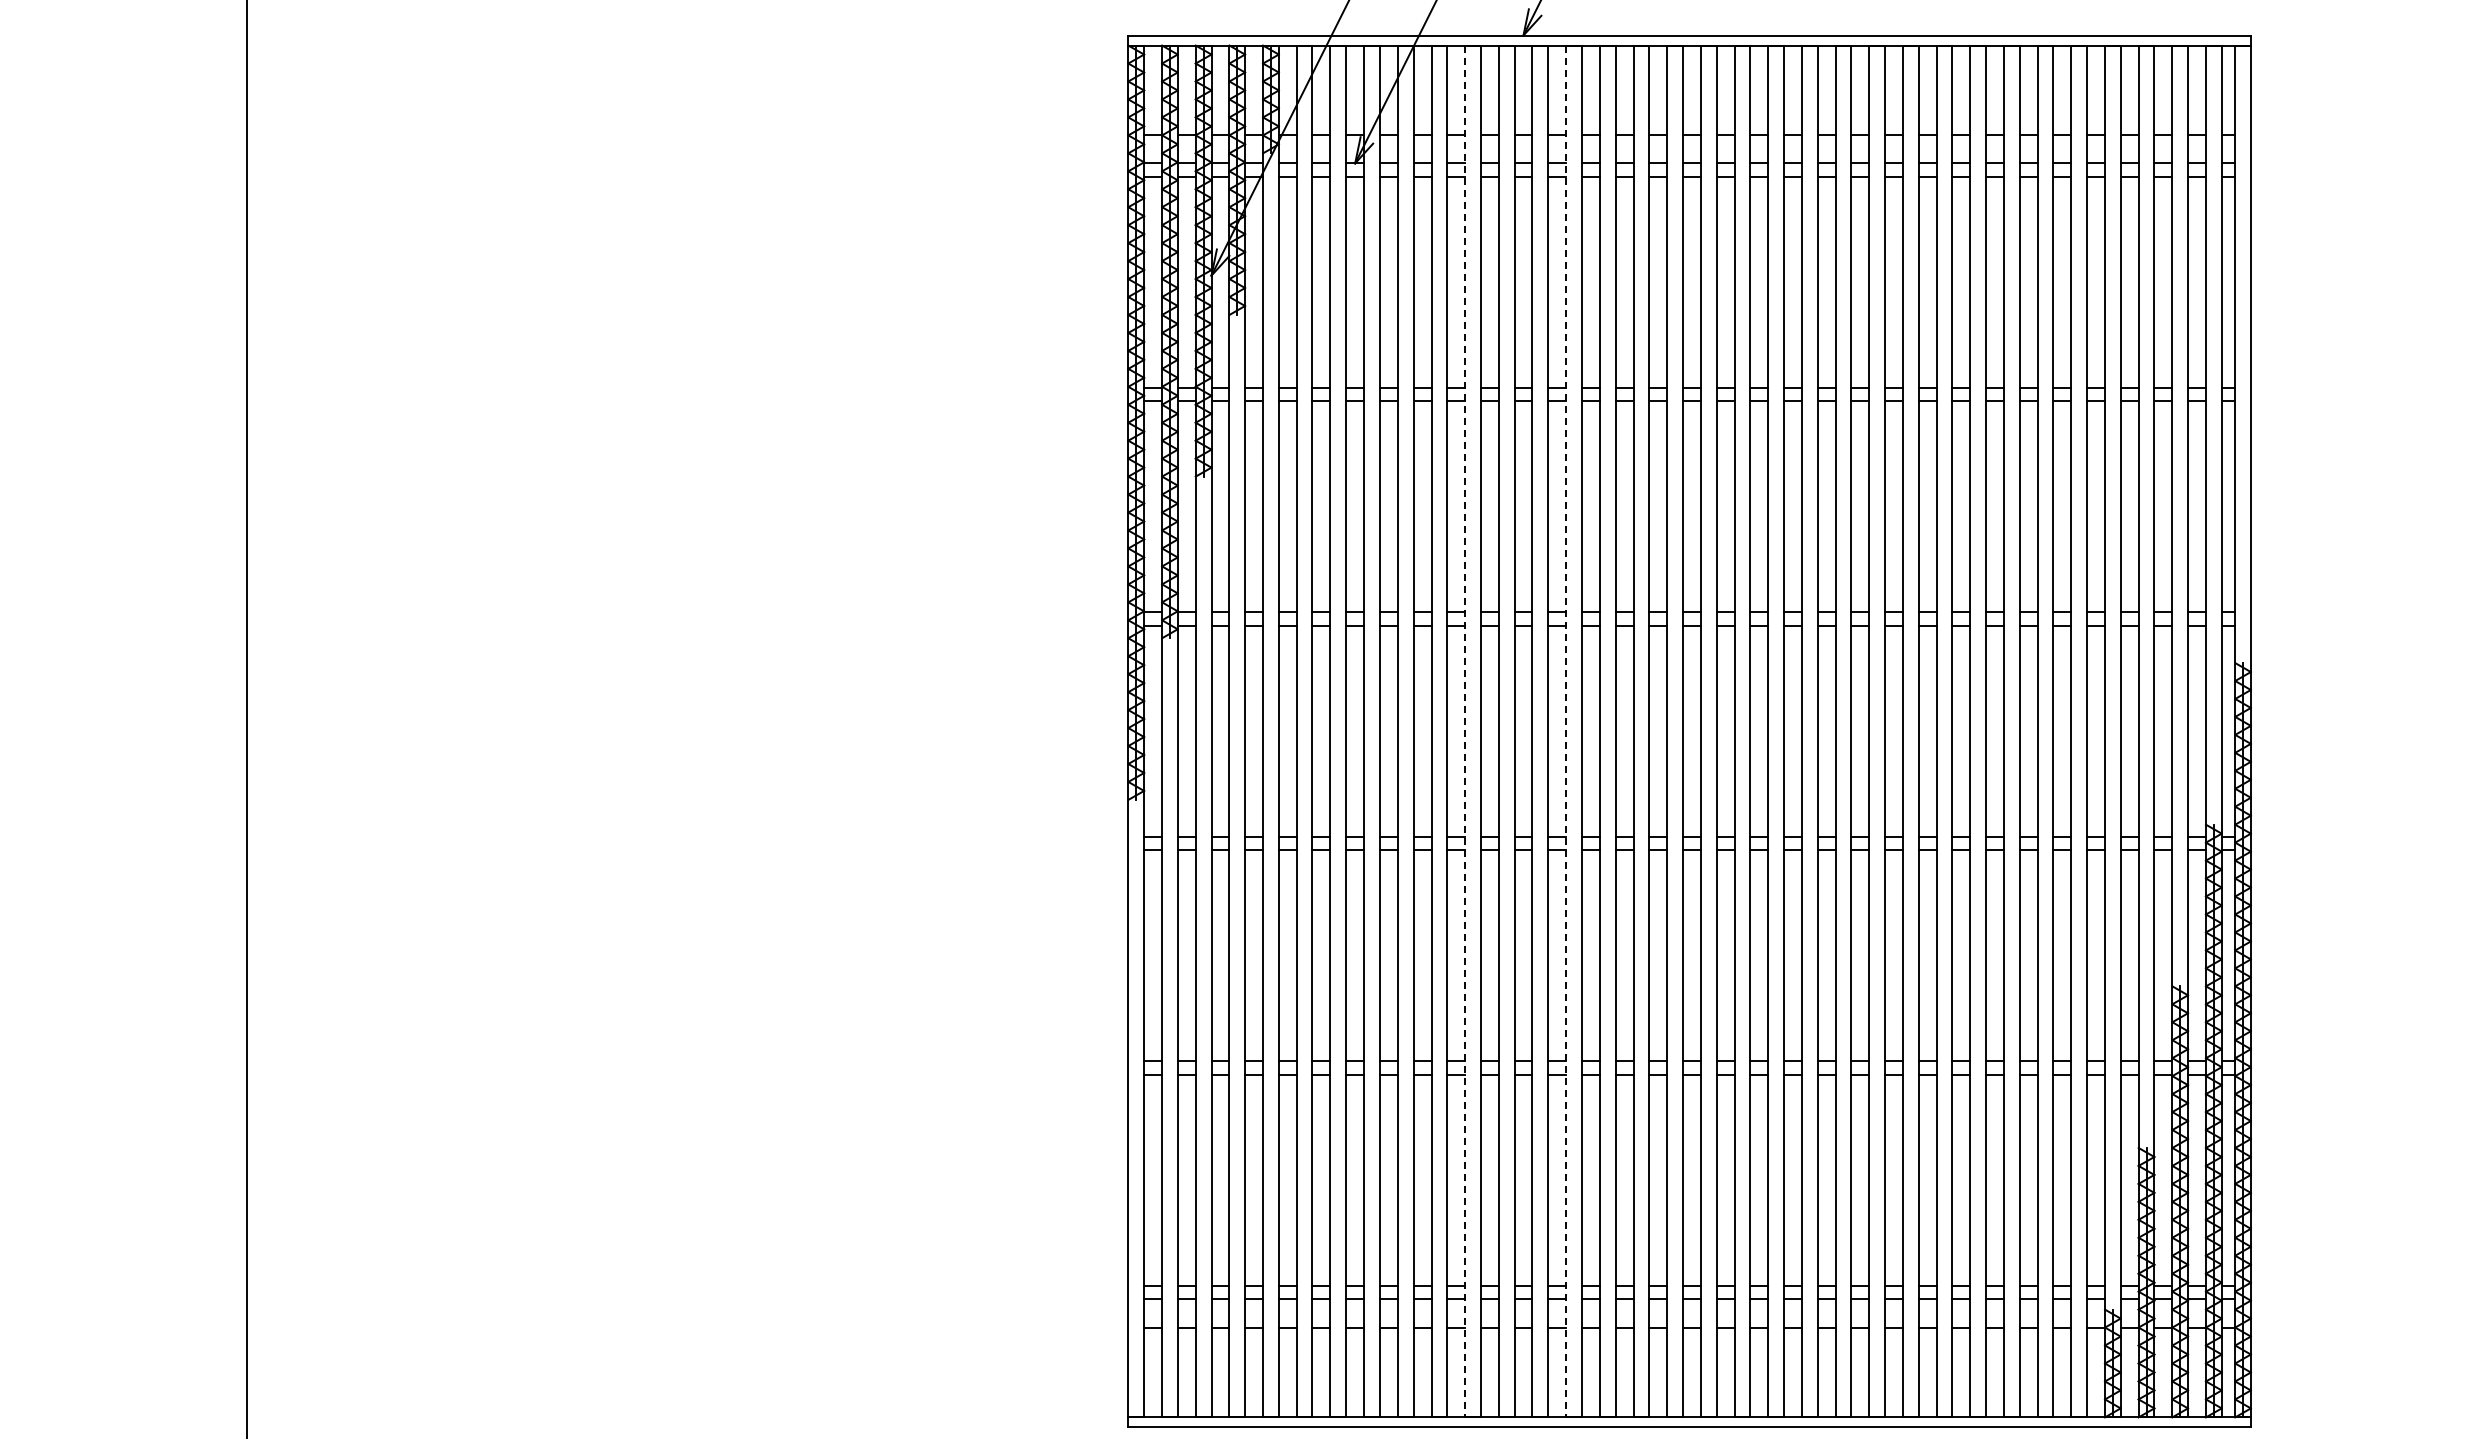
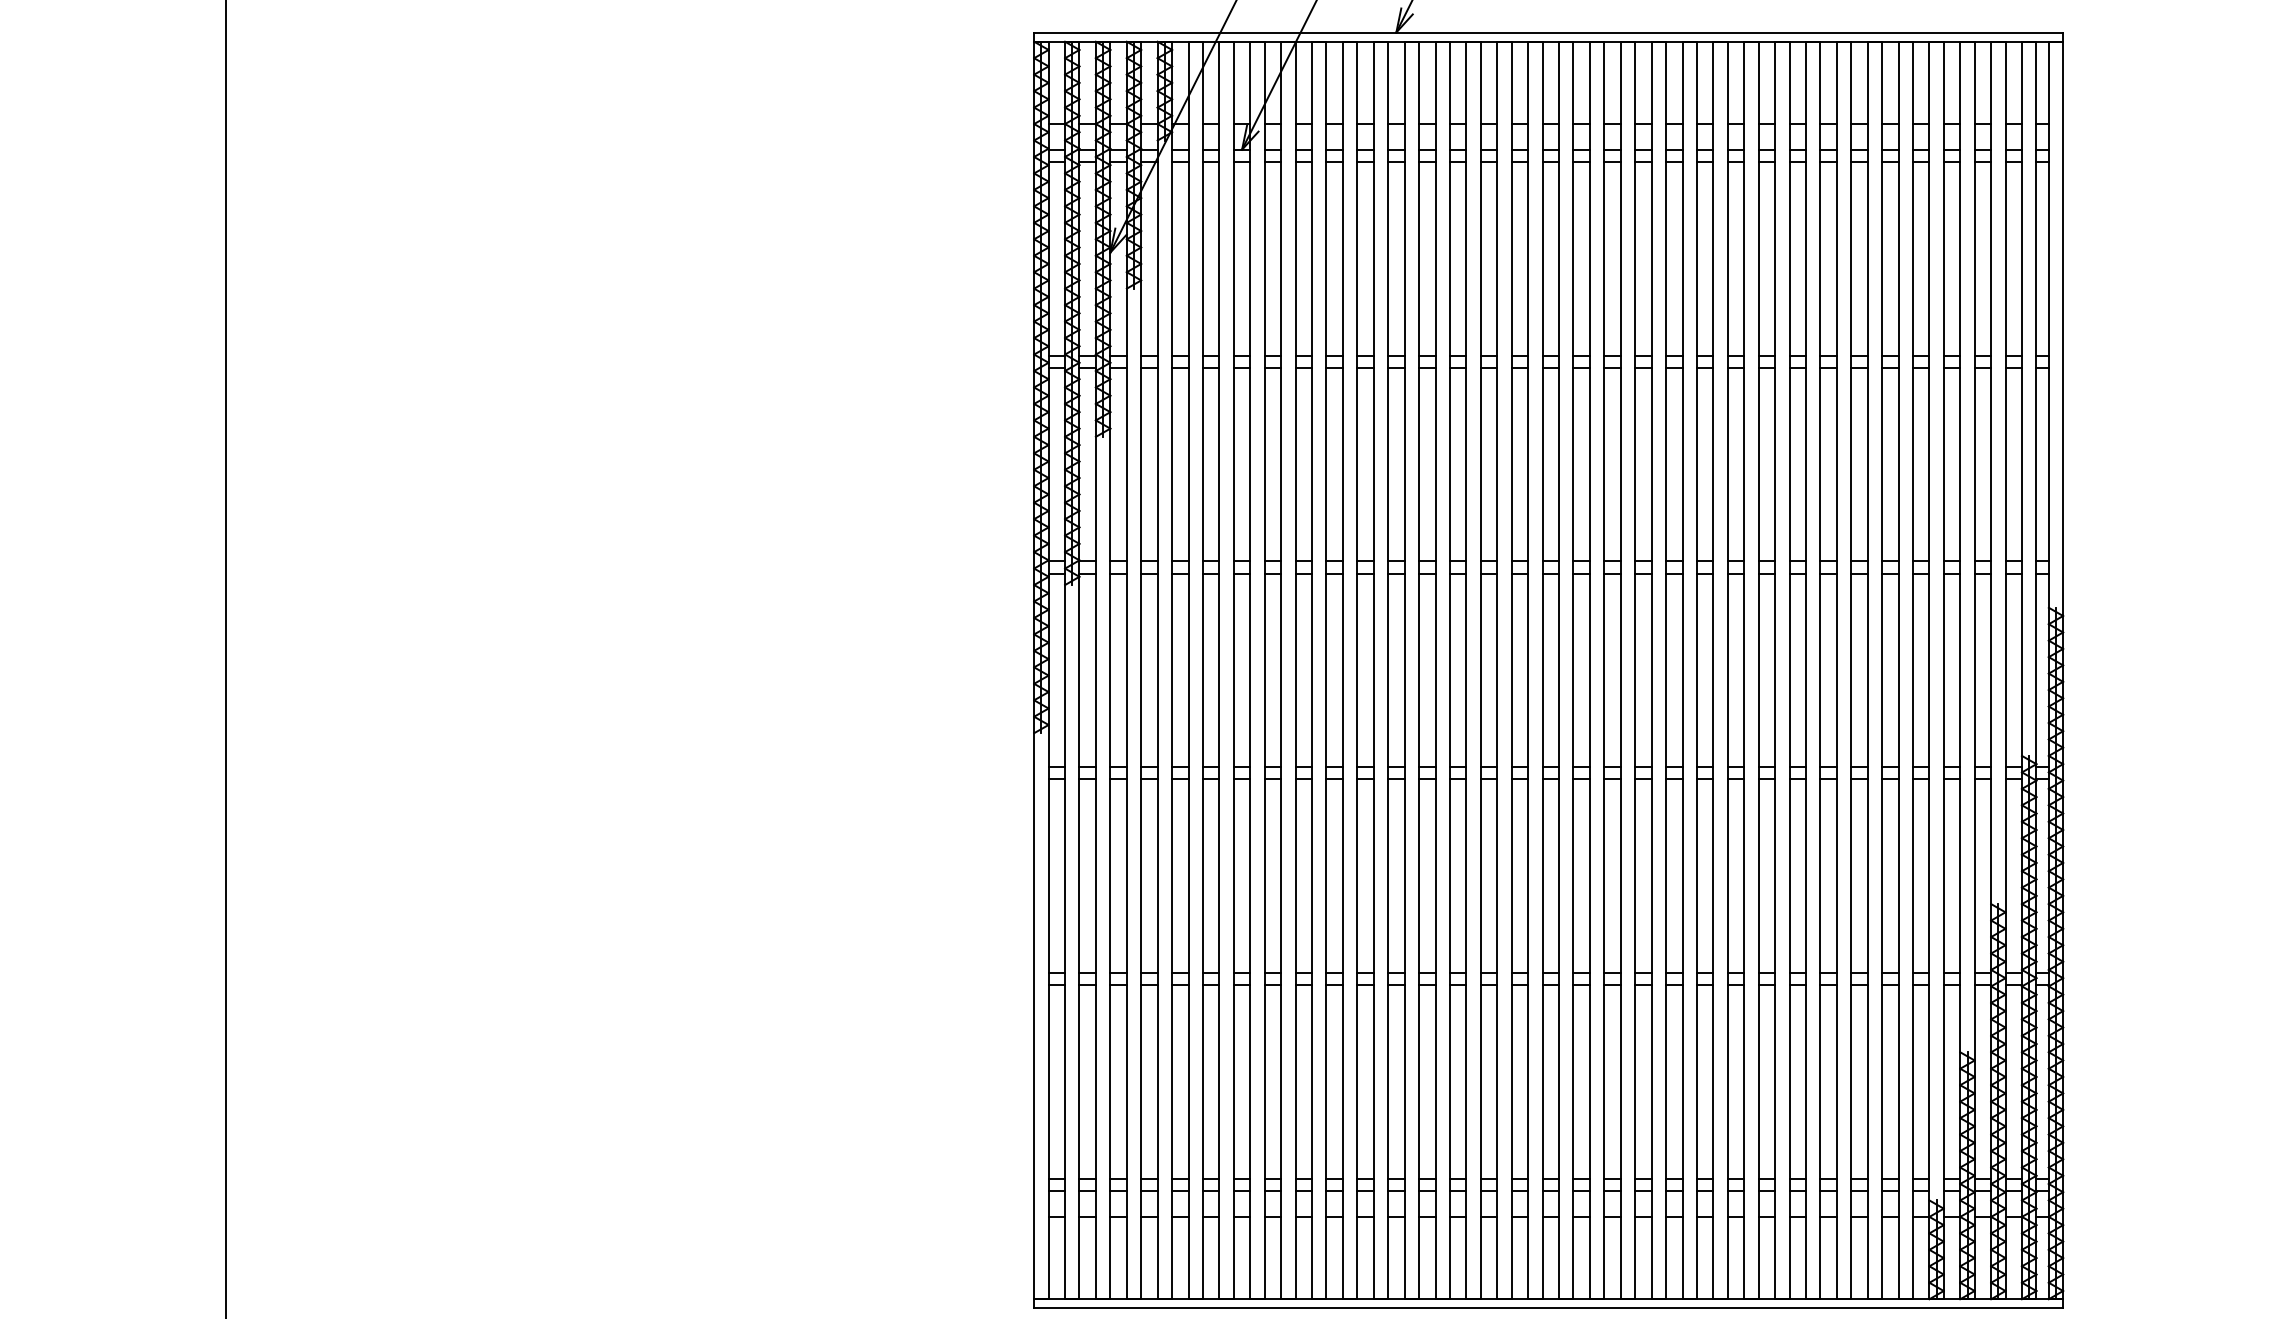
line: (1464, 731) -> (1342, 670), dashed -> solid
line: (1566, 731) -> (1435, 670), dashed -> solid

